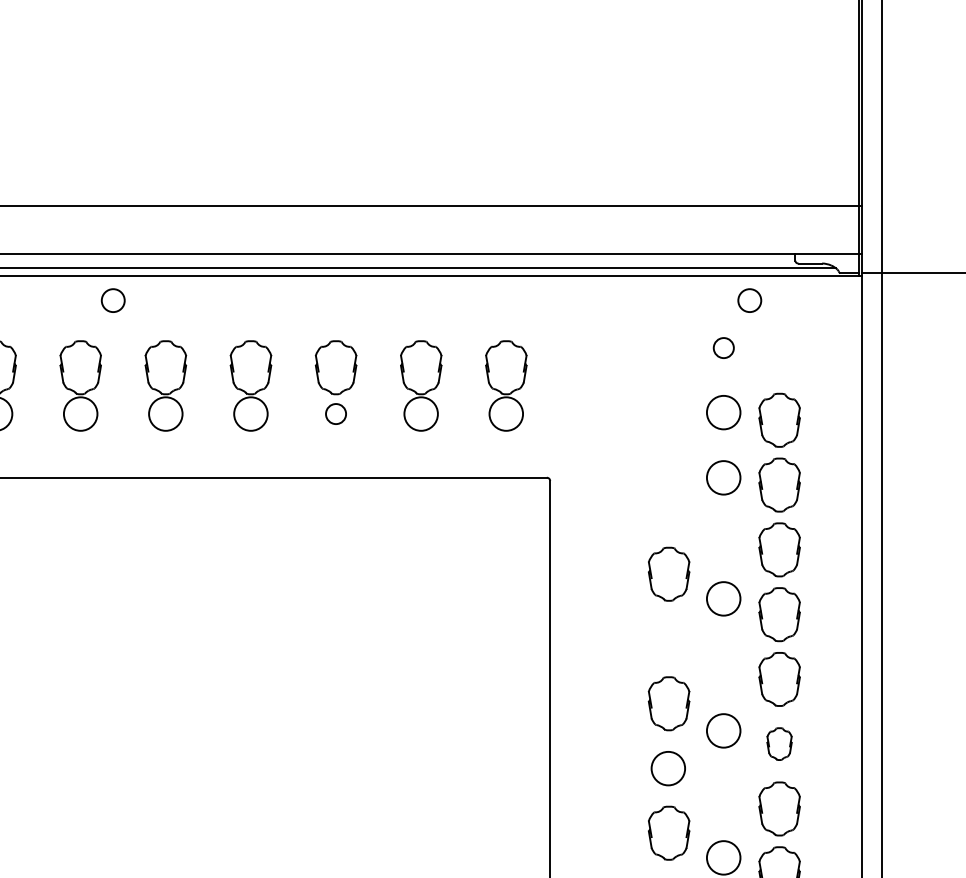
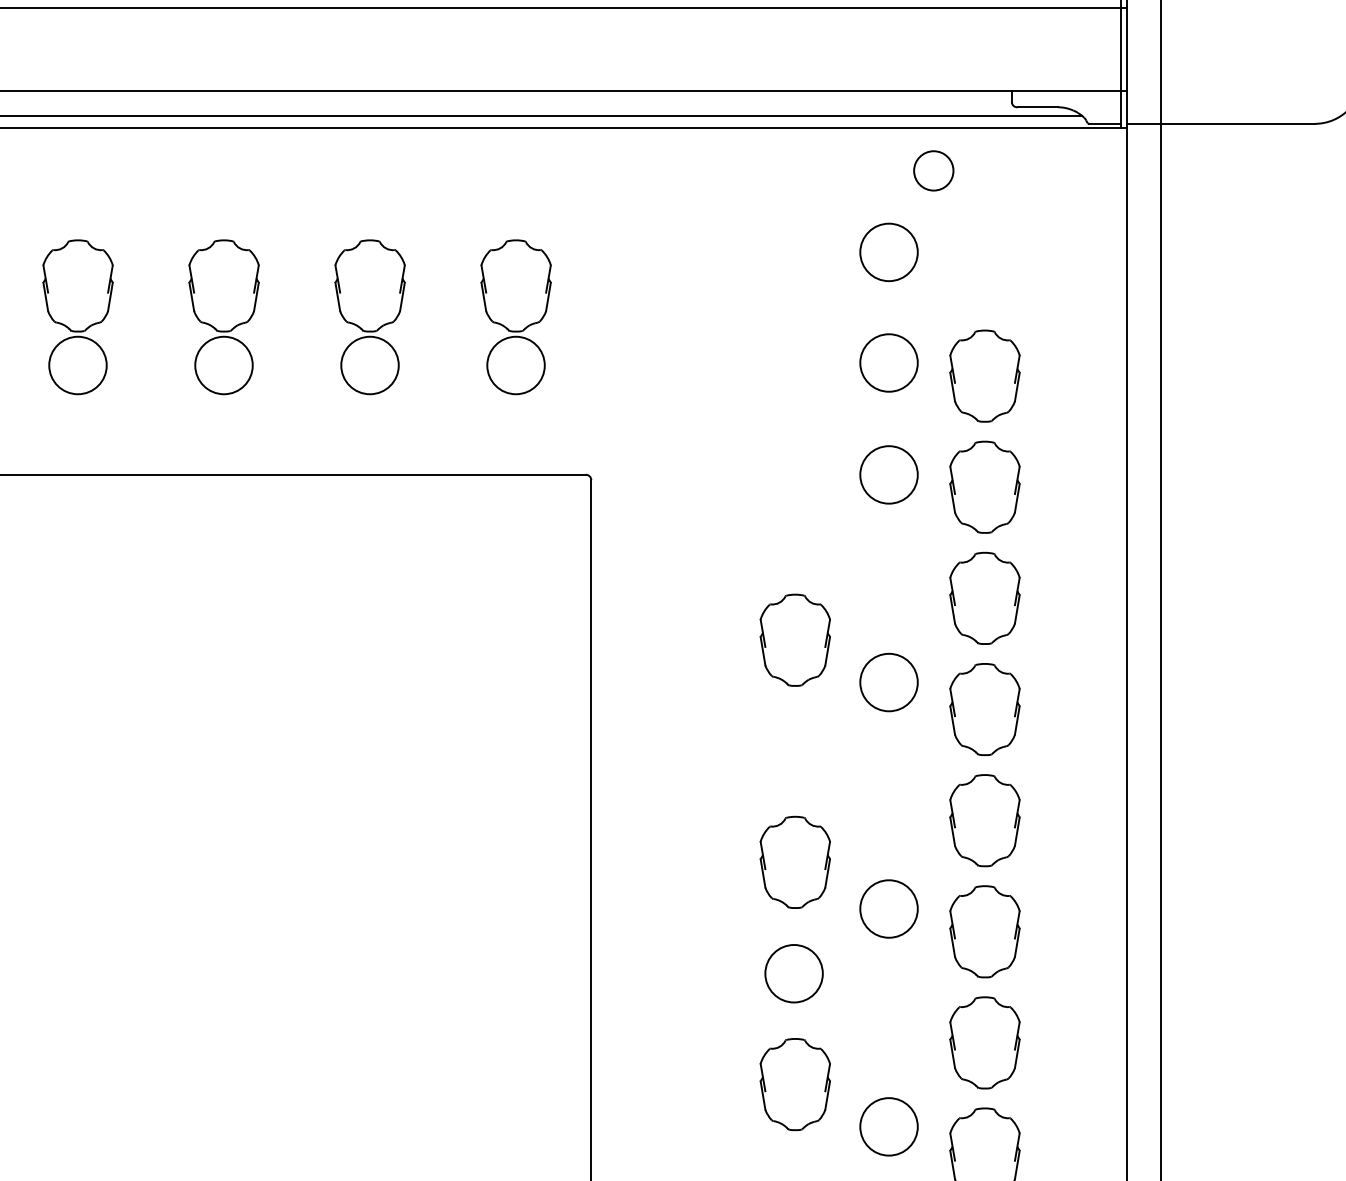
circle: (723, 347) -> (888, 251), size x1.67
circle: (335, 413) -> (223, 364), size x1.67
part: (779, 743) -> (984, 930), size x1.67

